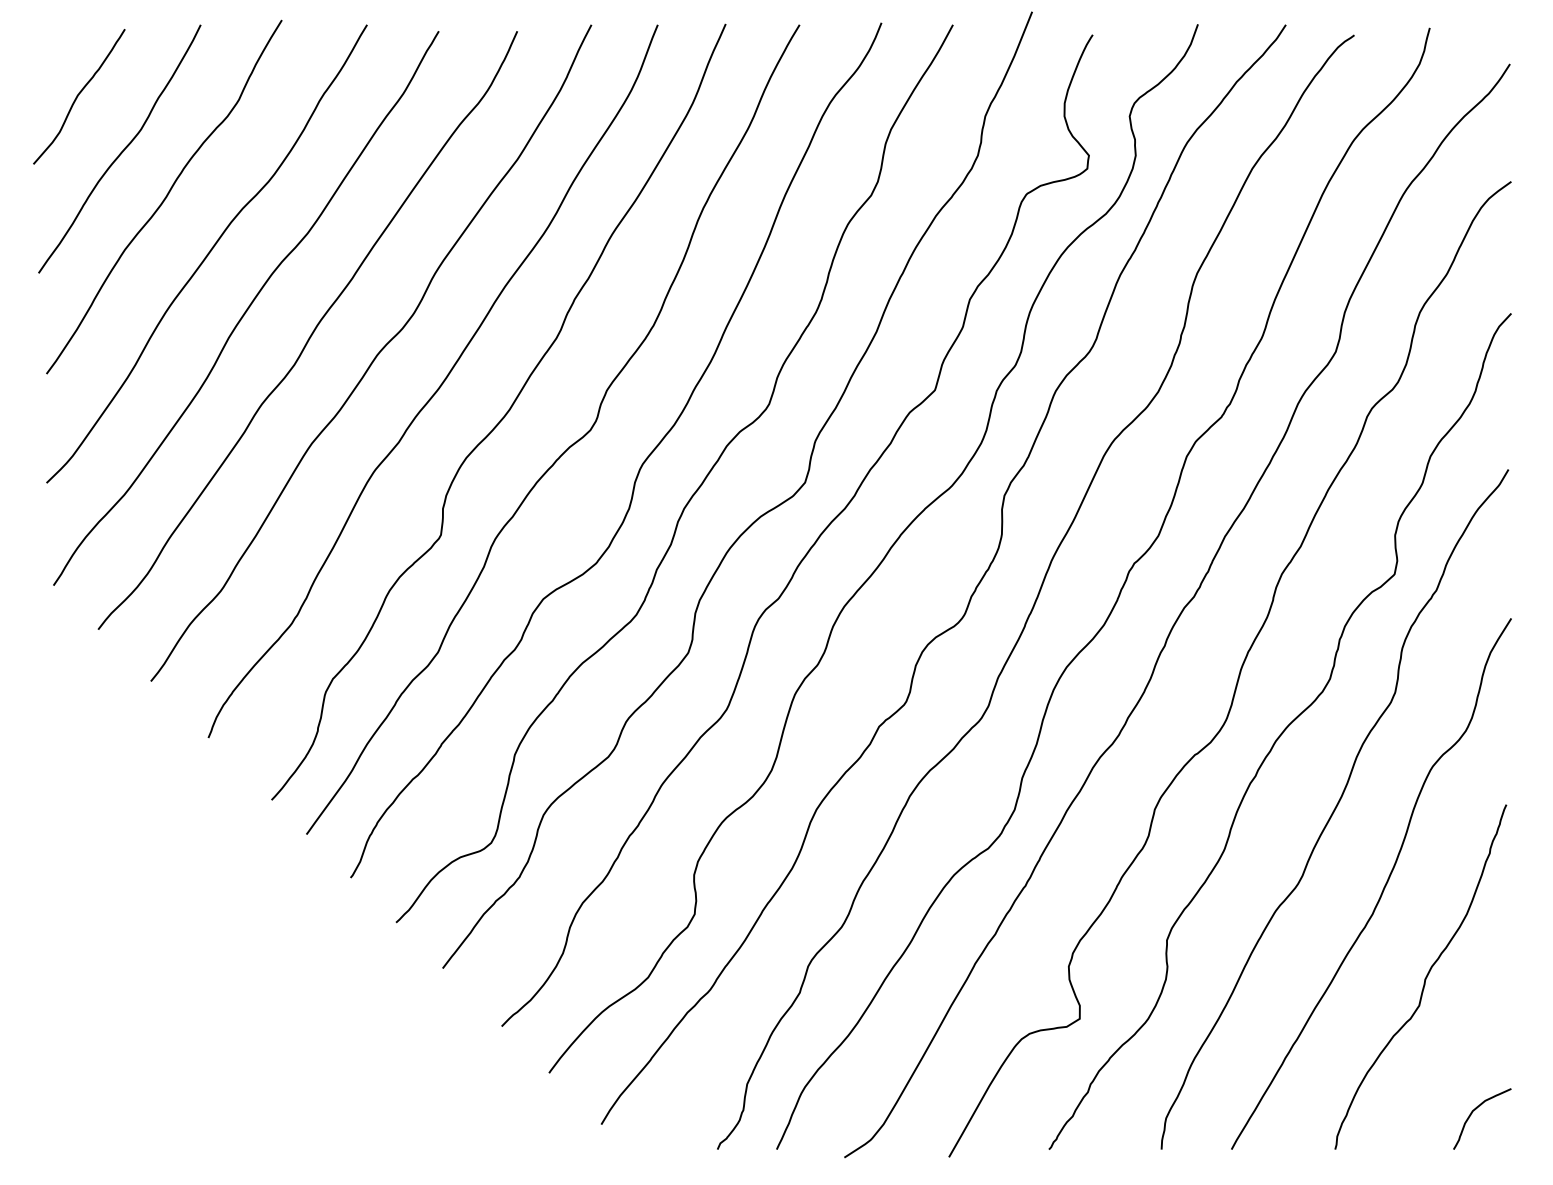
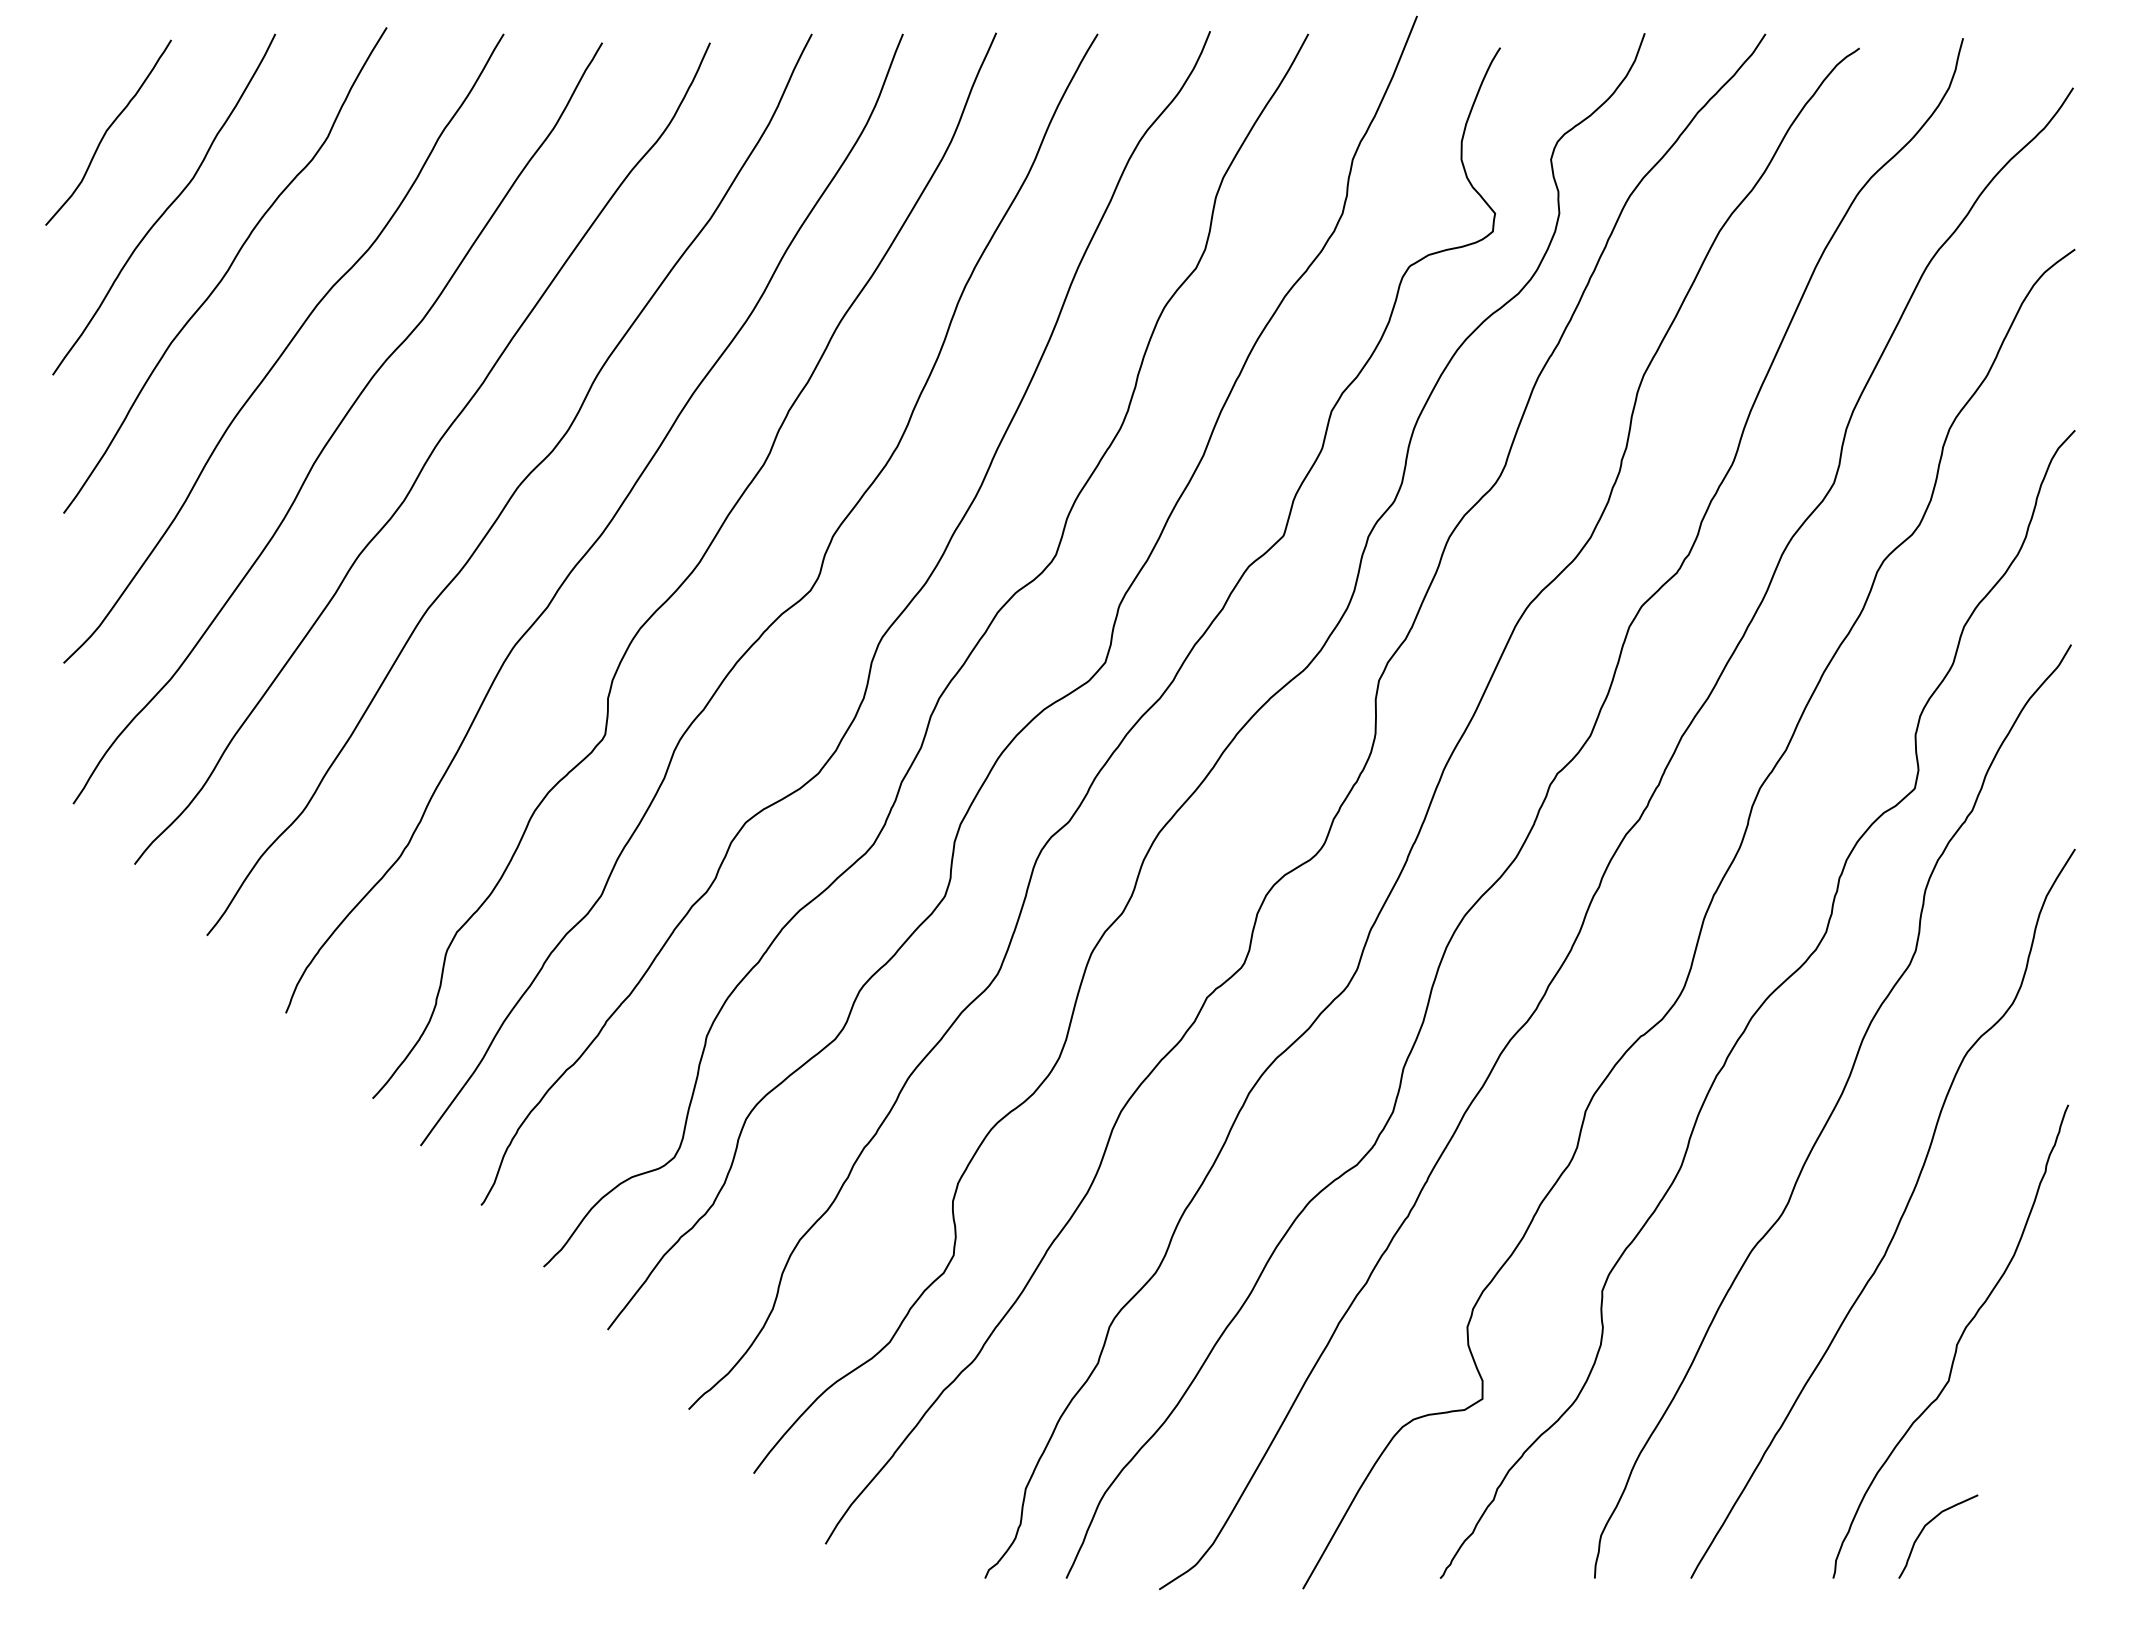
curve: (1475, 1110) -> (1928, 1524), moved

